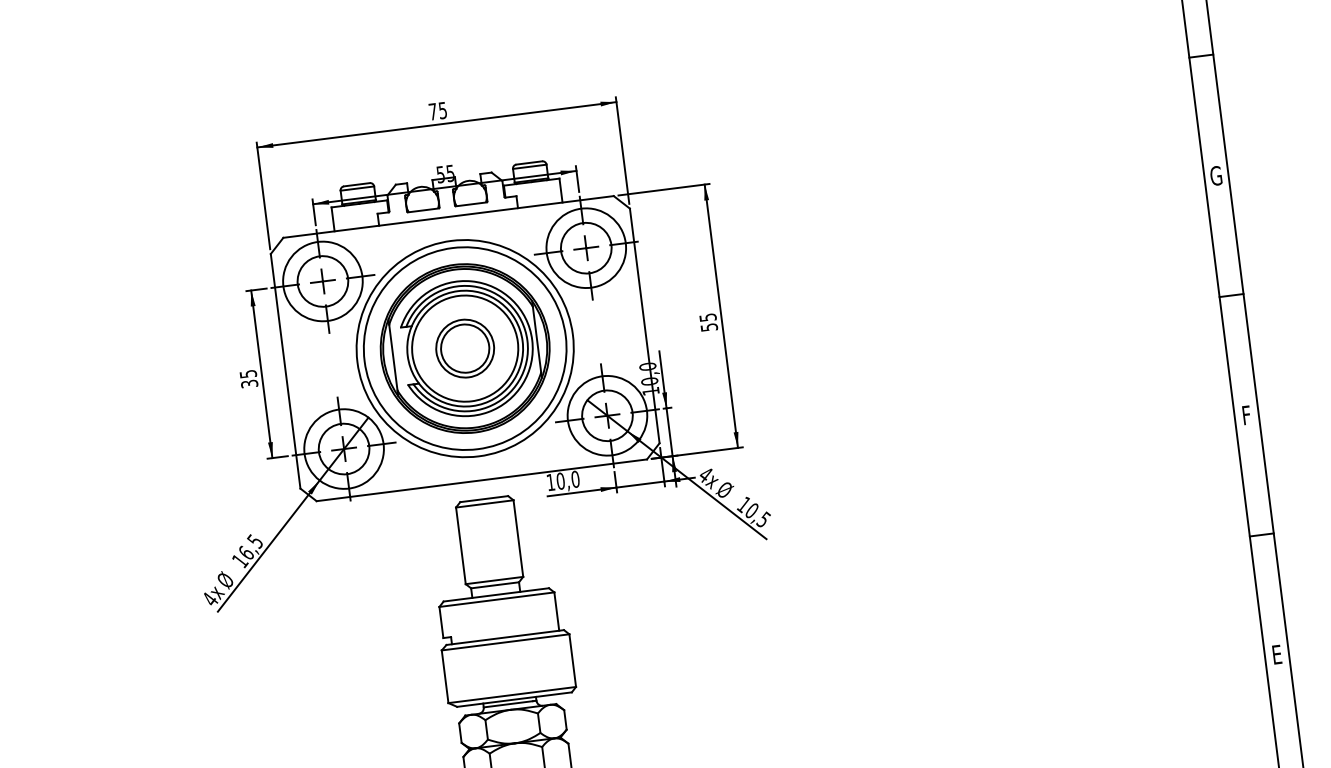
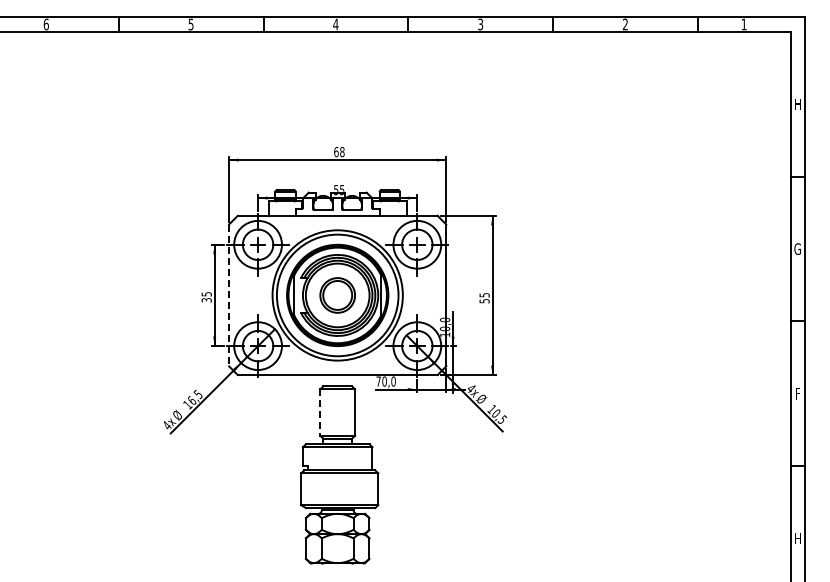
text: (438, 110) -> (339, 151), 75 -> 68
line: (286, 371) -> (229, 295), solid -> dashed
text: (550, 482) -> (378, 381), 10,0 -> 70,0
line: (461, 547) -> (320, 413), solid -> dashed
text: (1276, 654) -> (797, 538), E -> H

